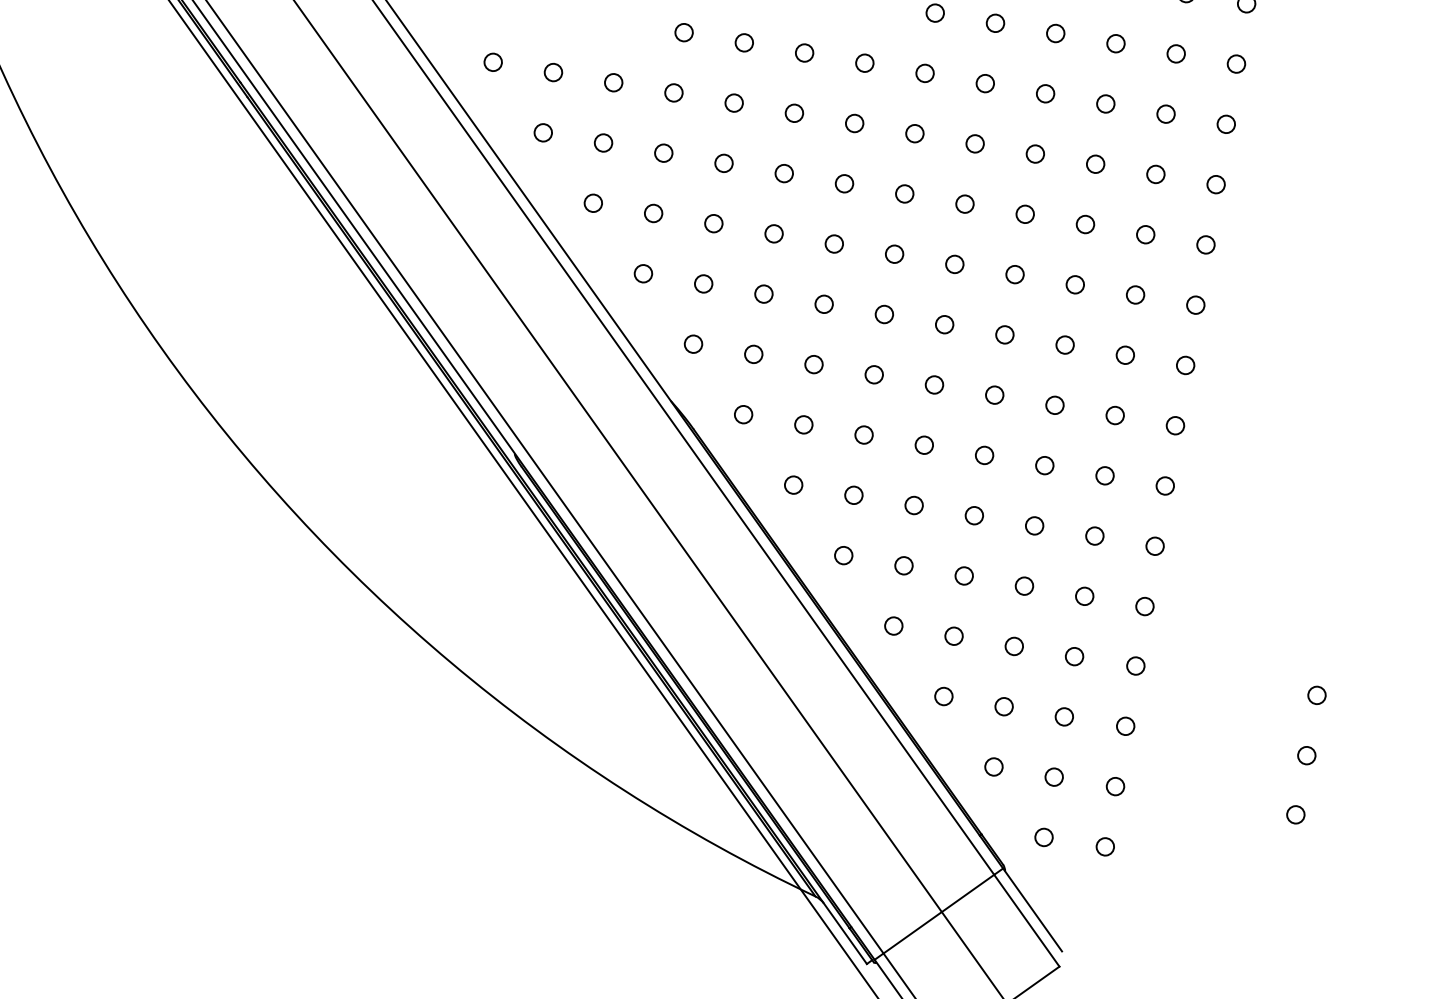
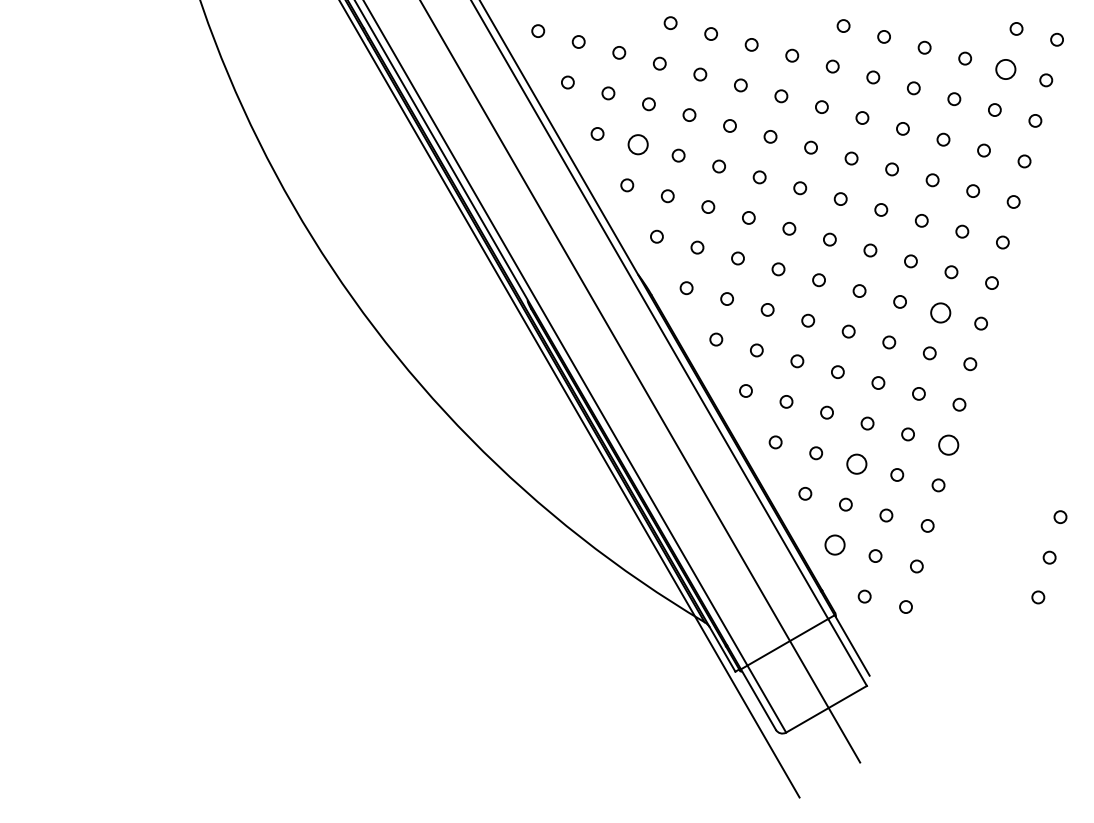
circle: (1175, 53) -> (1005, 69), size x1.6
circle: (652, 213) -> (637, 144), size x1.6
circle: (1114, 415) -> (940, 312), size x1.6
circle: (1144, 606) -> (948, 445), size x1.6
circle: (1013, 645) -> (856, 463), size x1.6
circle: (993, 767) -> (834, 545), size x1.6

